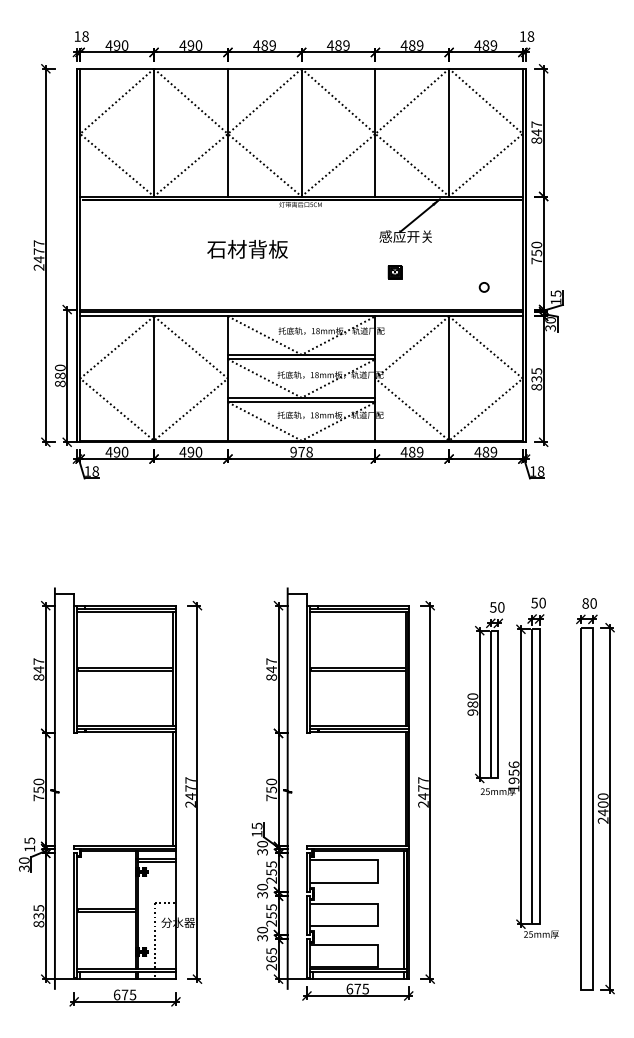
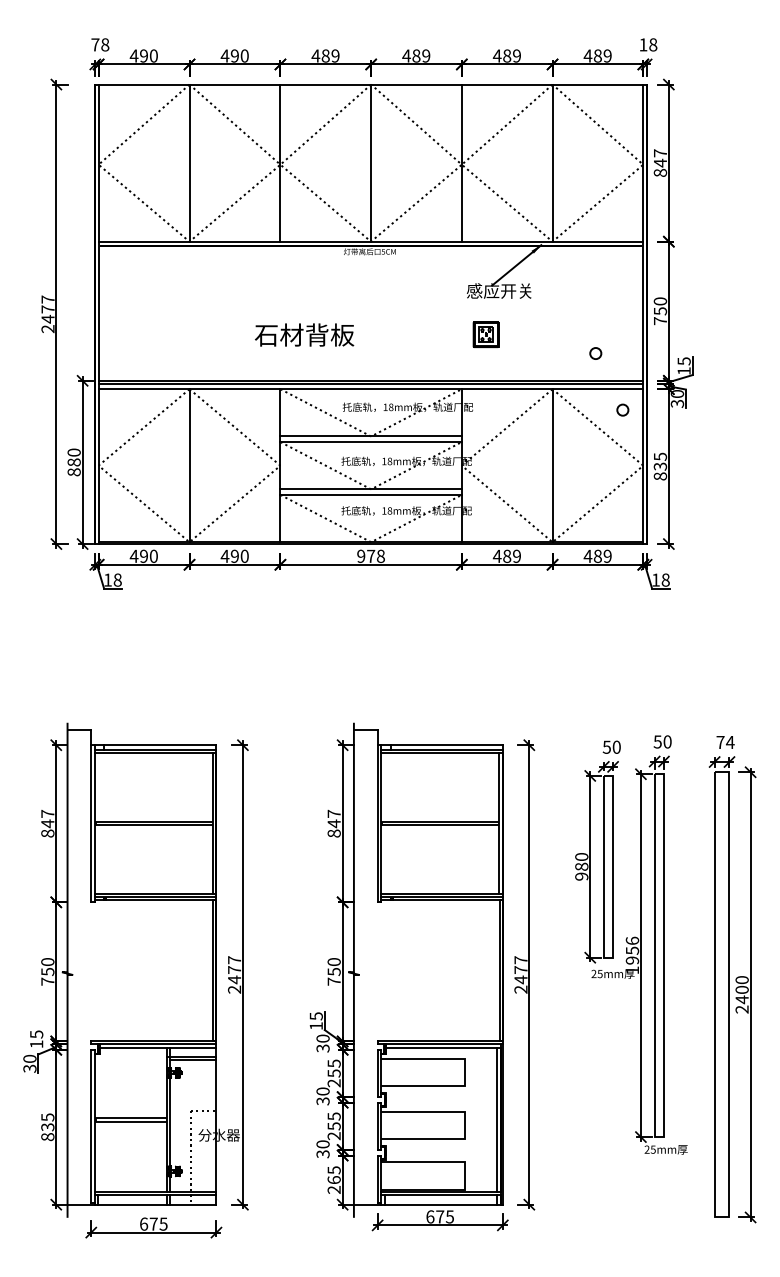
text: (77, 36) -> (95, 44), 18 -> 78
text: (247, 249) -> (304, 335), moved
part: (394, 272) -> (485, 335), size x1.6
circle: (505, 333) -> (621, 410), added
text: (589, 603) -> (725, 742), 80 -> 74

